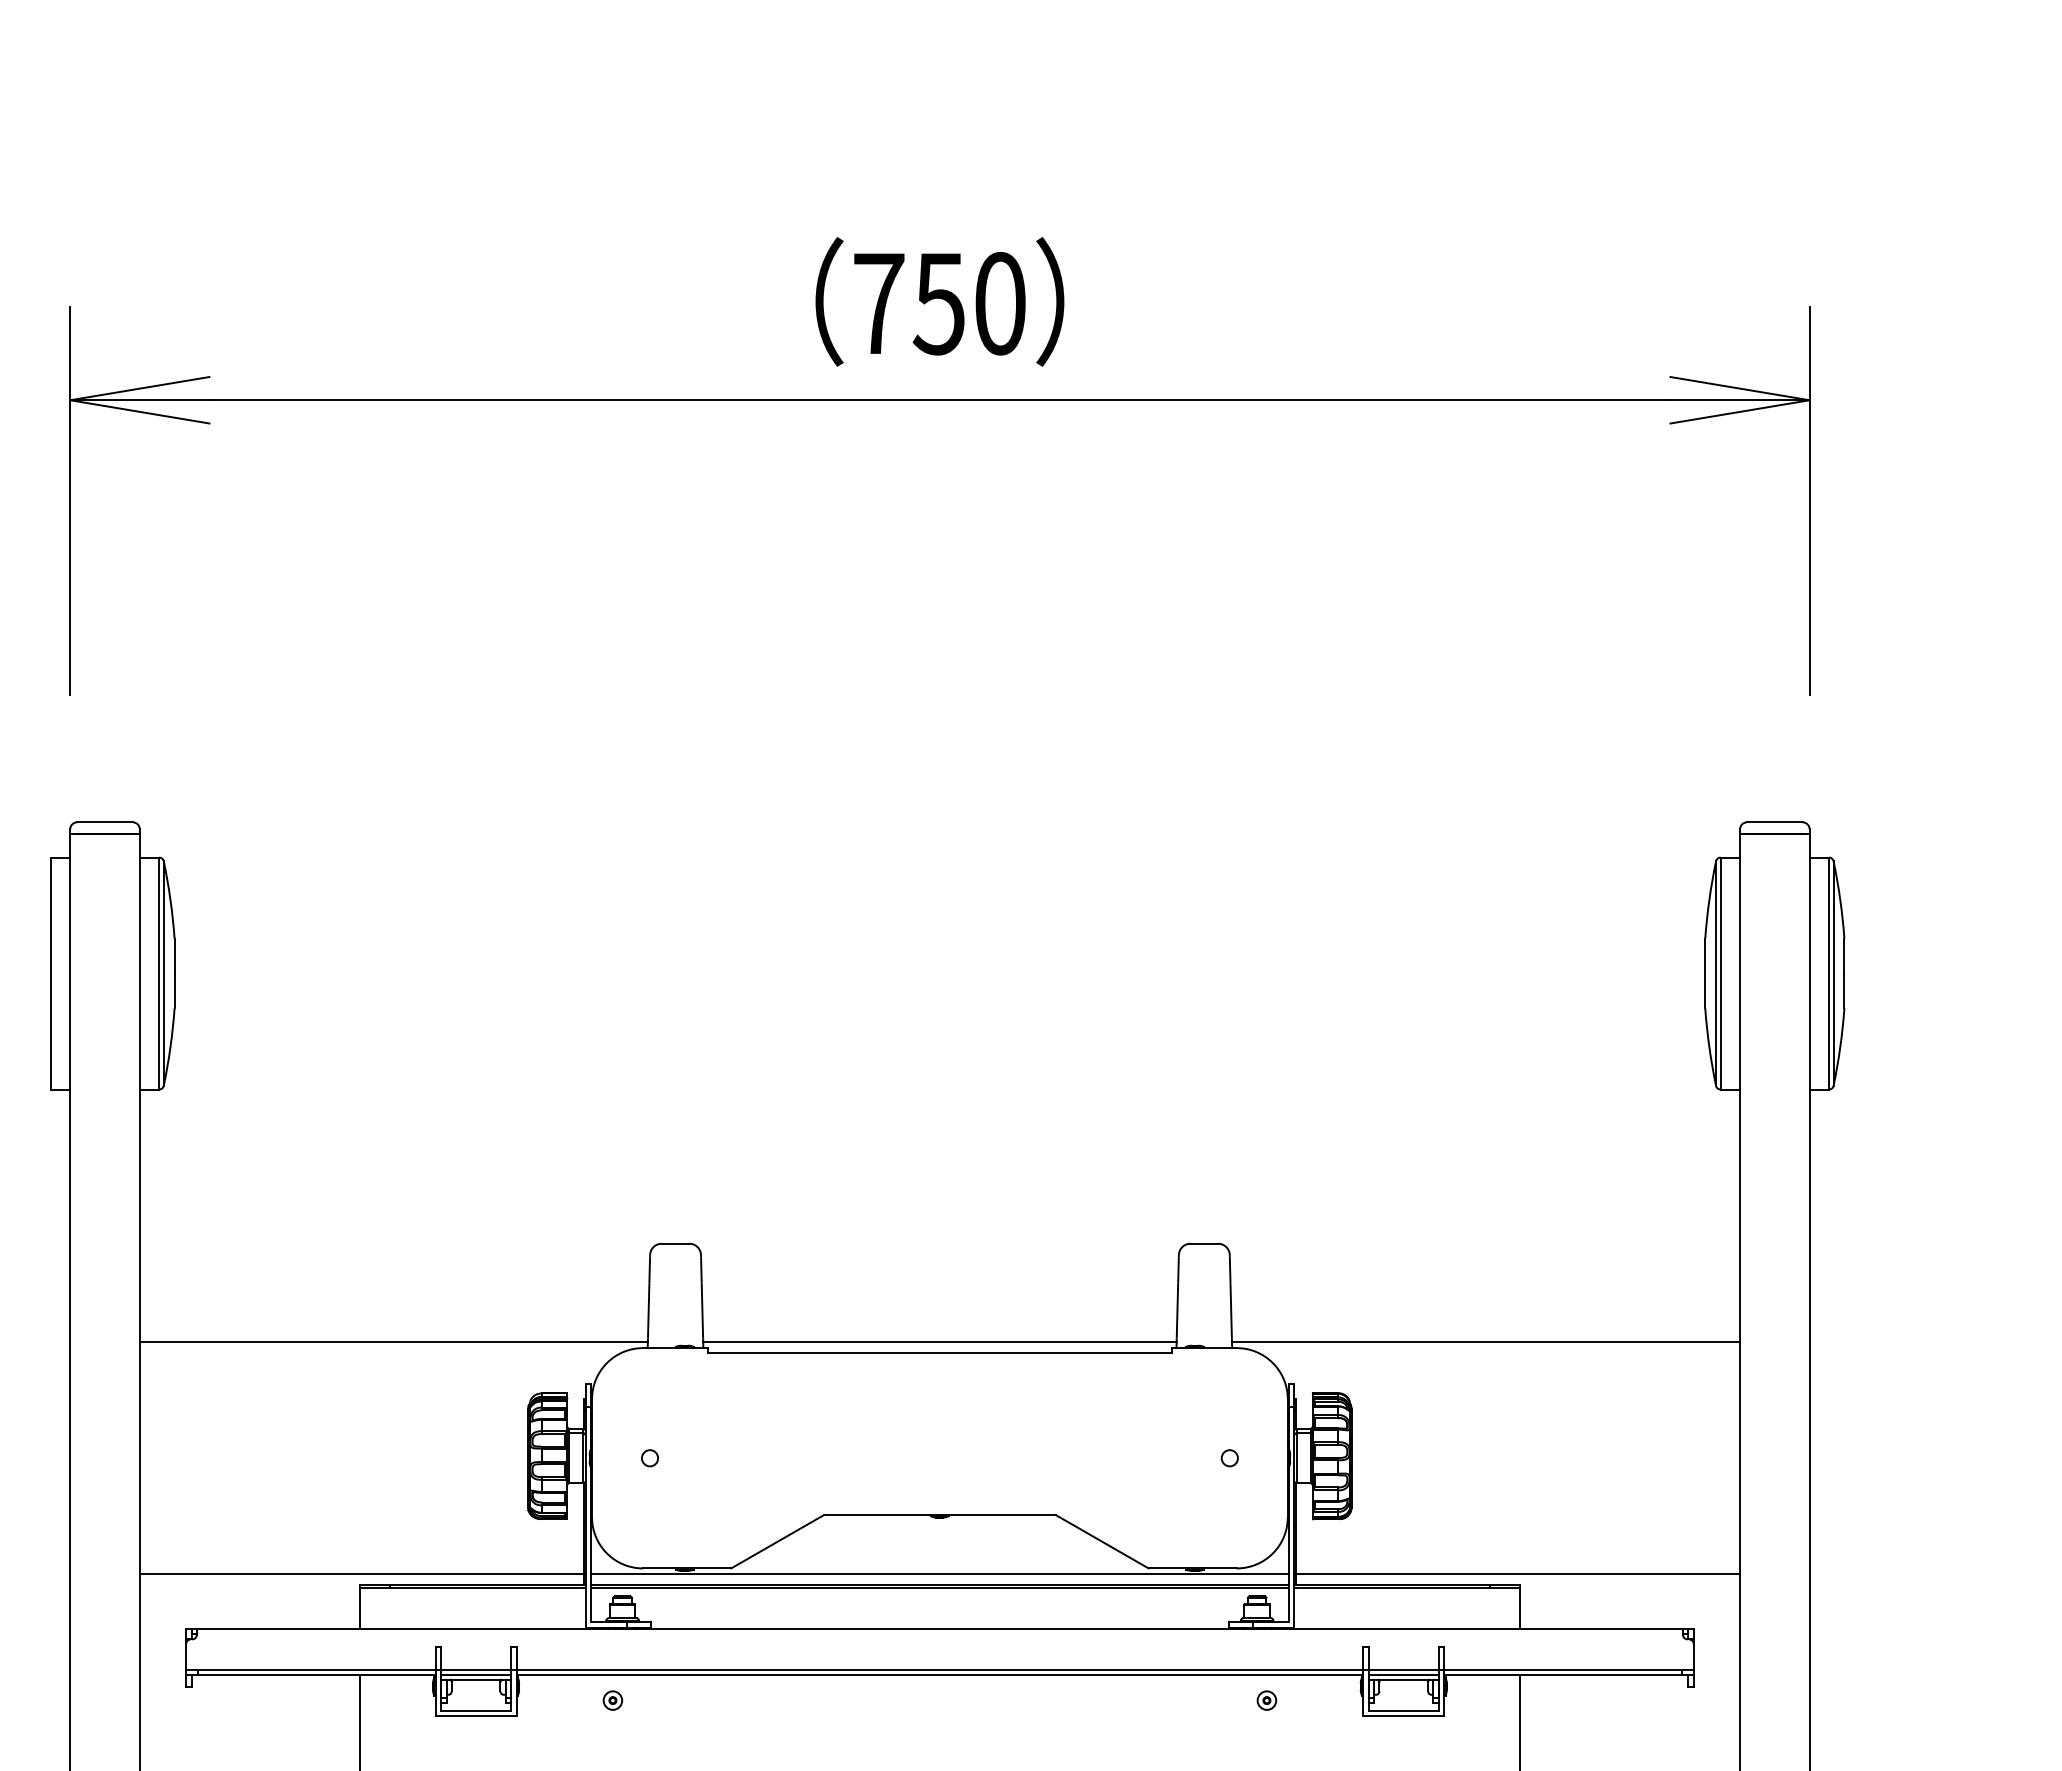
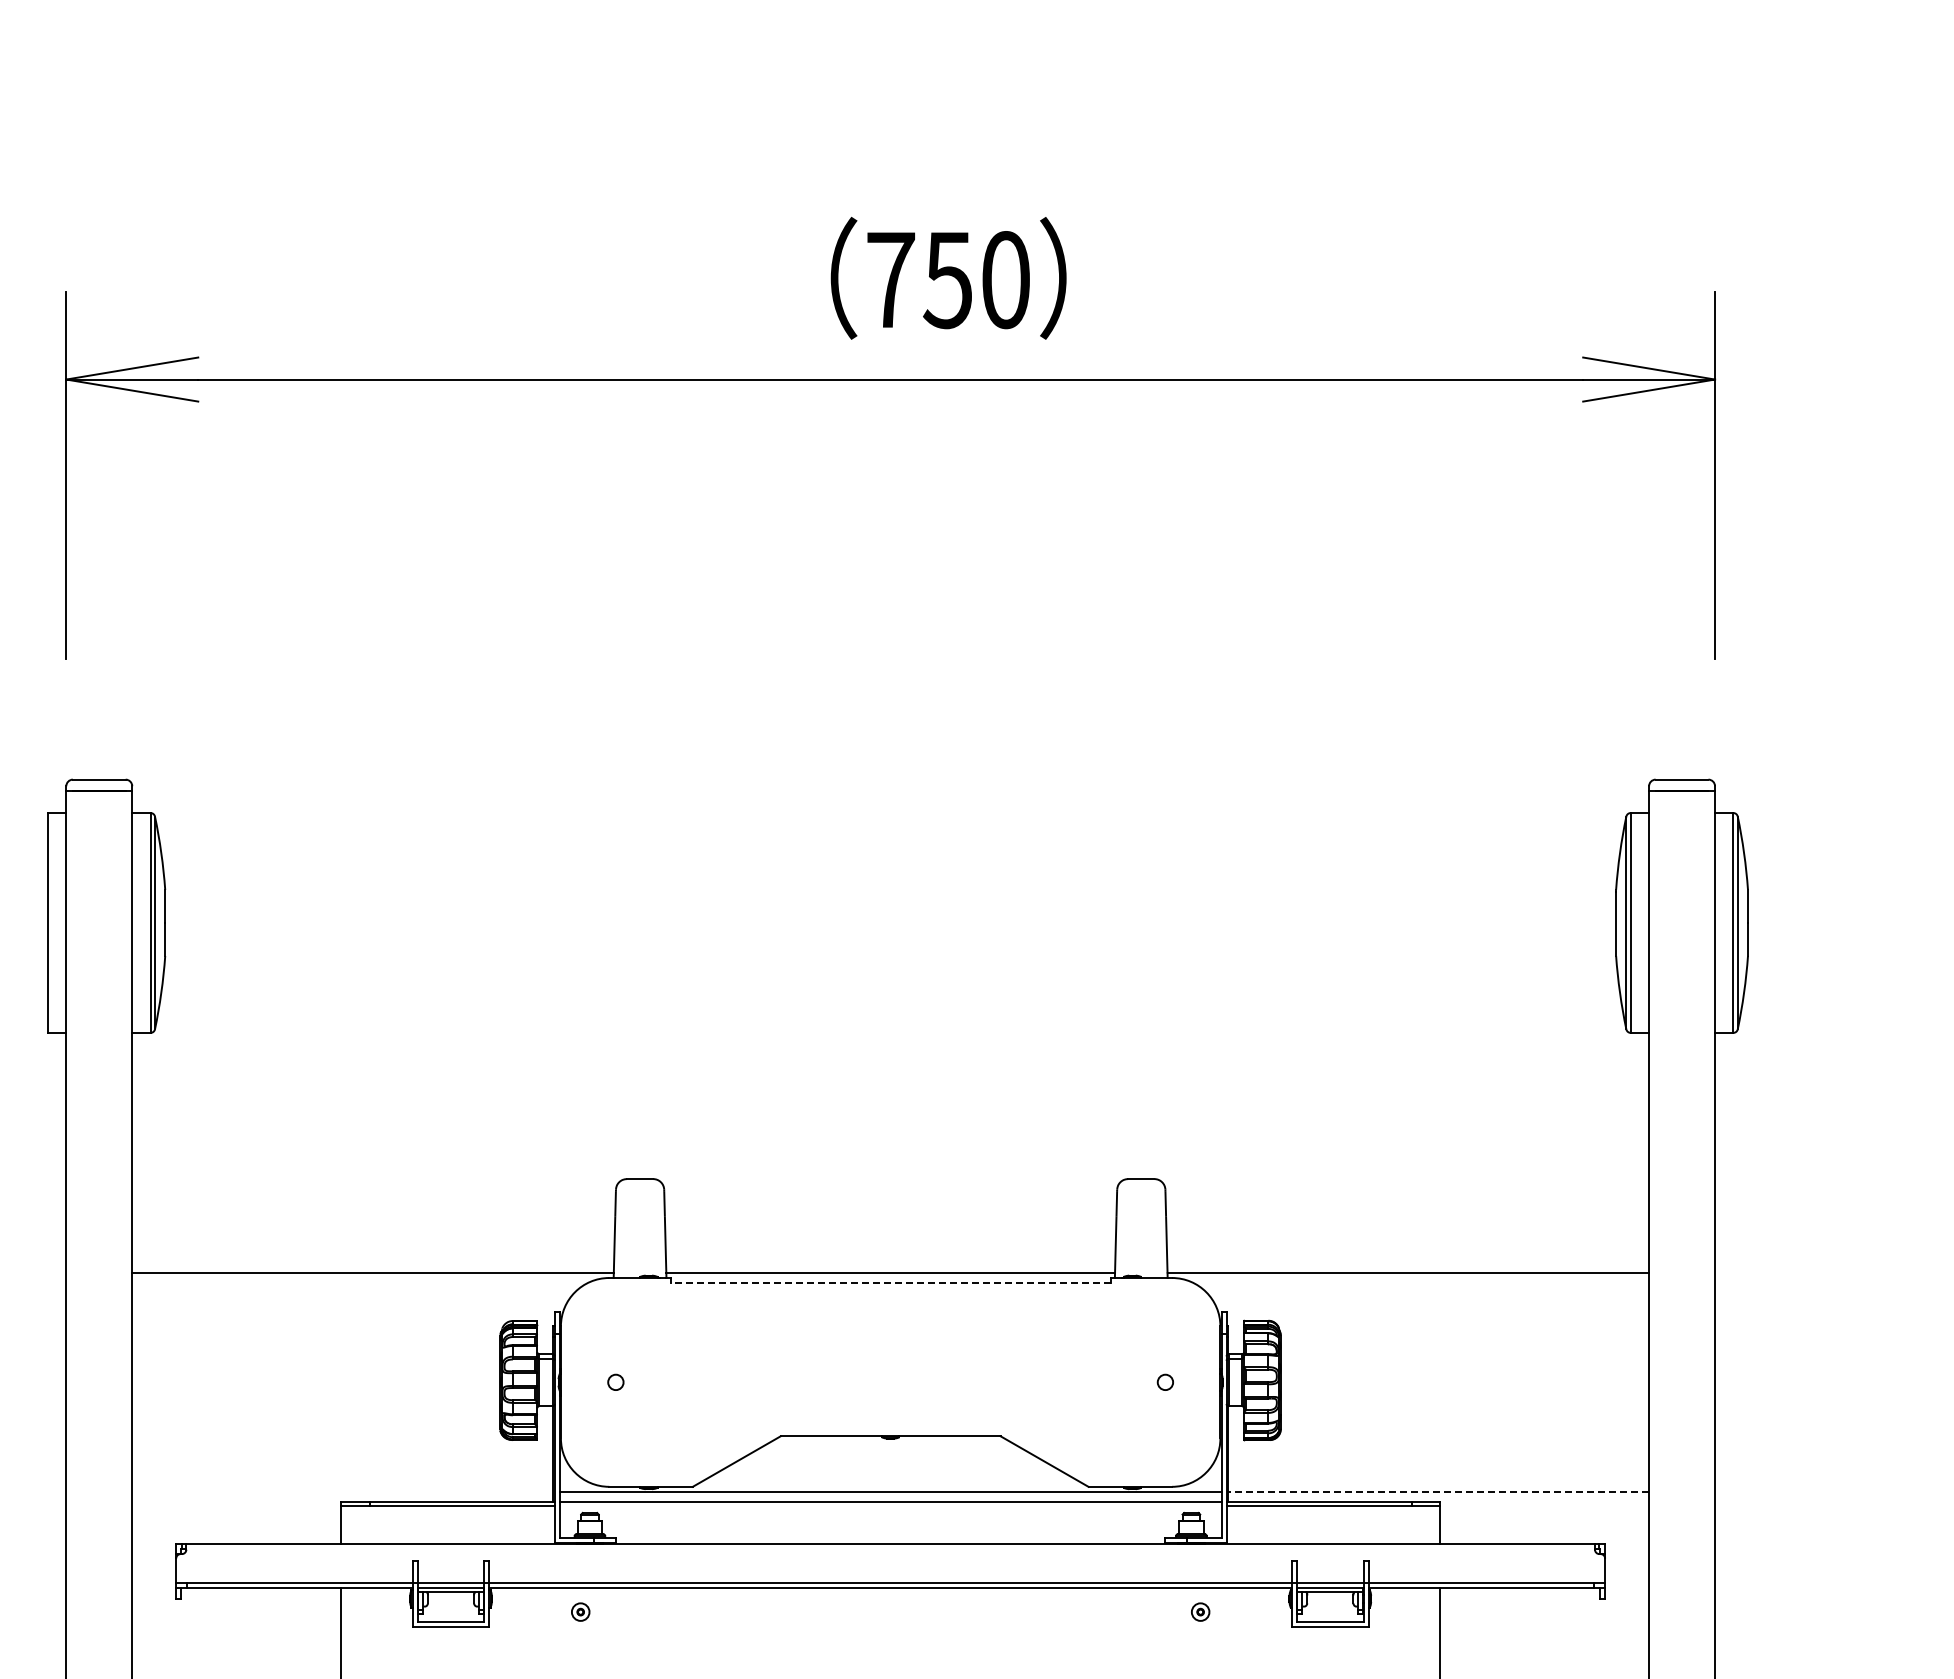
text: (939, 302) -> (948, 278), moved
line: (939, 1352) -> (890, 1282), solid -> dashed
line: (361, 1574) -> (342, 1492), removed
line: (1517, 1574) -> (1438, 1492), solid -> dashed
line: (939, 1588) -> (890, 1505), removed

